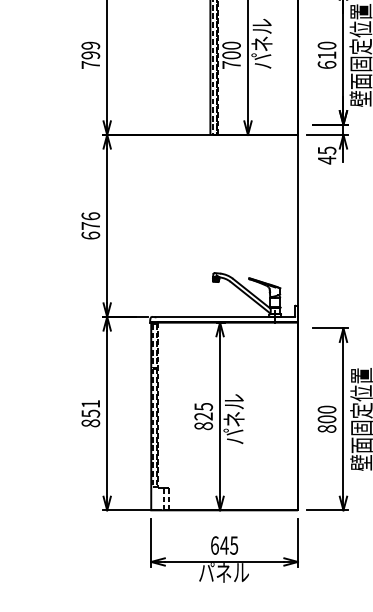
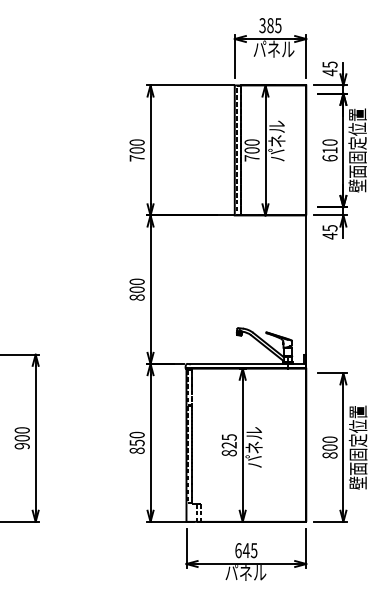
text: (89, 50) -> (136, 146), 799 -> 700
text: (89, 225) -> (136, 289), 676 -> 800
text: (89, 403) -> (136, 434), 851 -> 850

